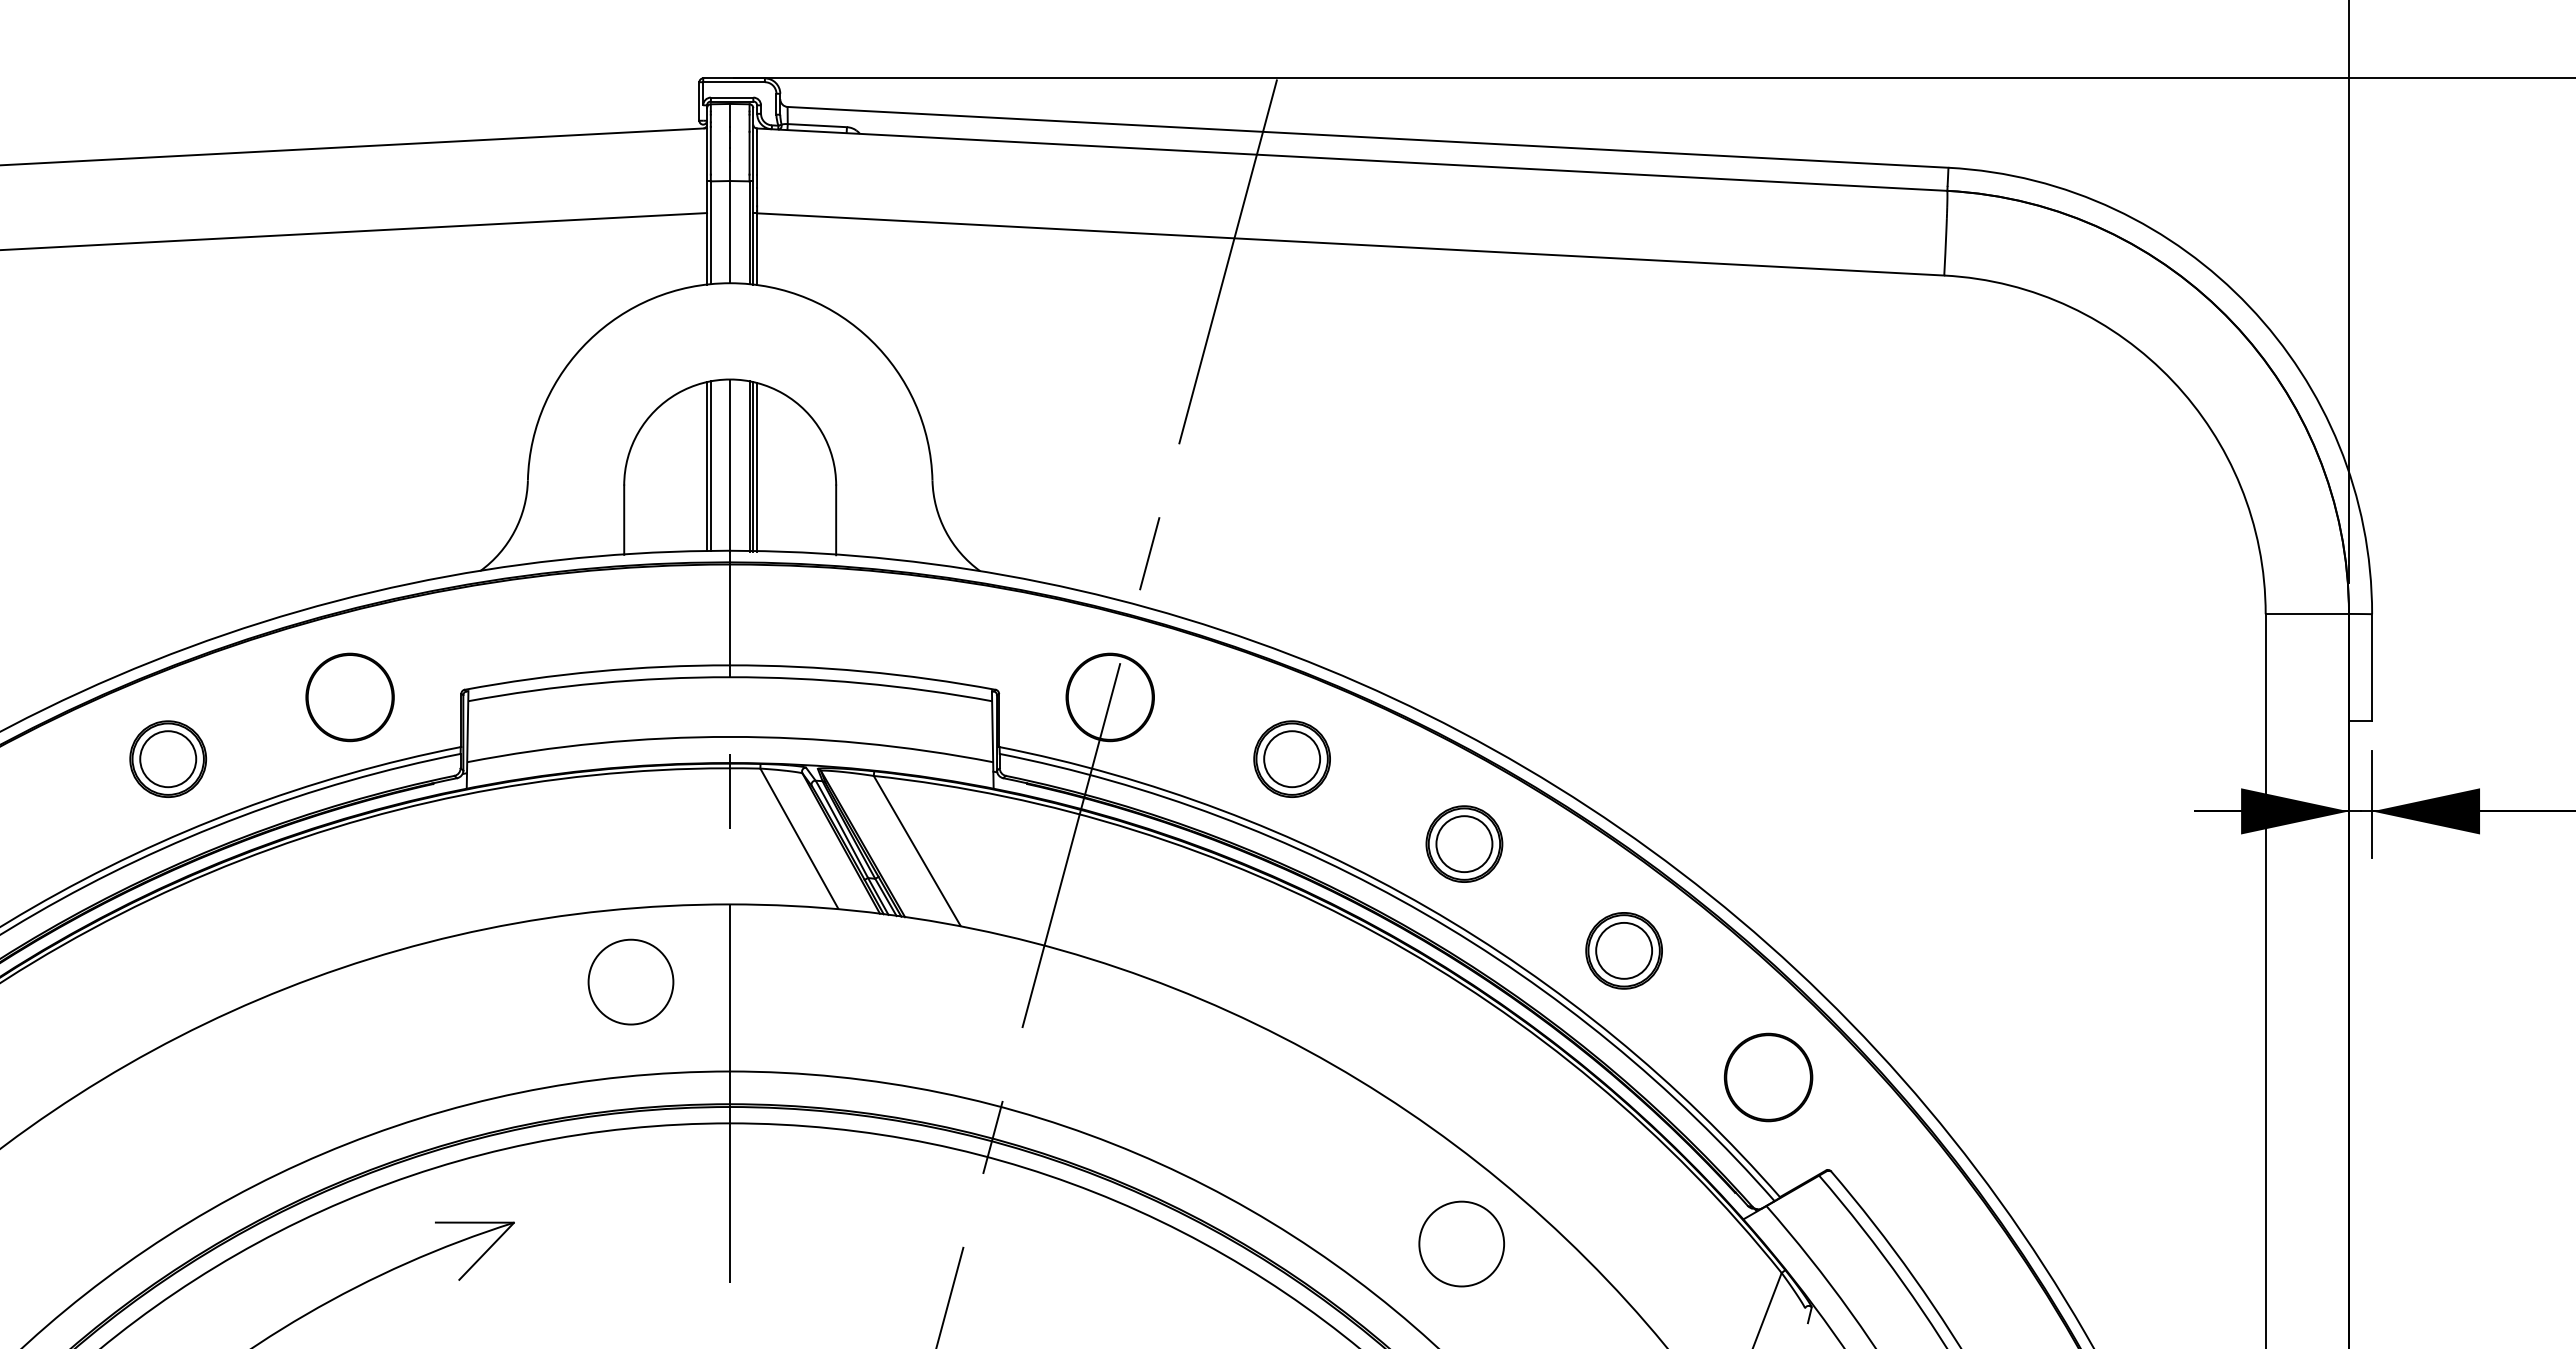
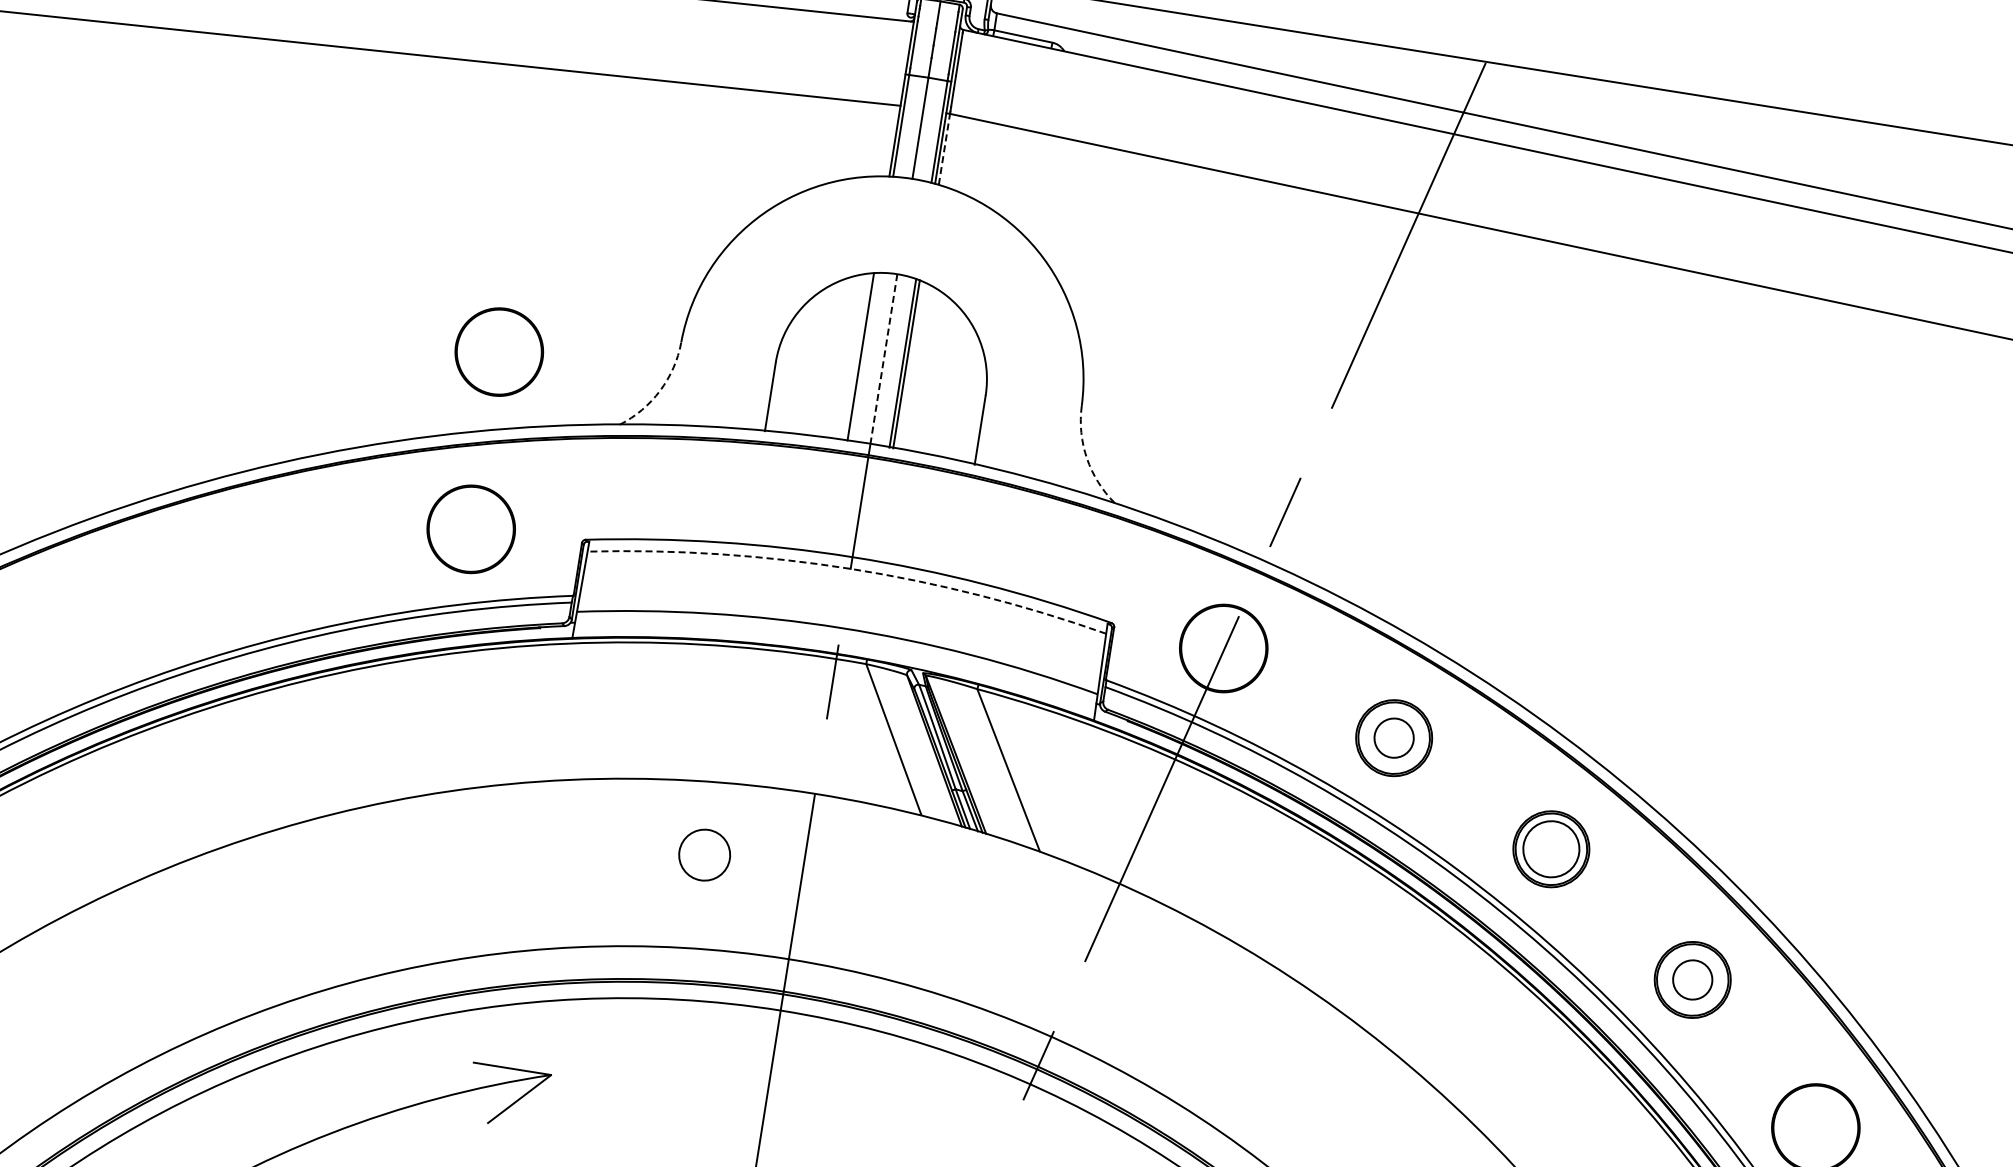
line: (757, 249) -> (944, 149), solid -> dashed
line: (730, 465) -> (884, 359), solid -> dashed
line: (710, 466) -> (864, 357), removed
line: (757, 467) -> (910, 365), removed
part: (349, 518) -> (498, 352), added
arc: (514, 531) -> (659, 390), solid -> dashed
arc: (945, 531) -> (1086, 458), solid -> dashed
arc: (730, 677) -> (850, 569), solid -> dashed
part: (168, 758) -> (281, 561), removed
circle: (1292, 759) -> (1394, 738), size x0.7
circle: (1624, 950) -> (1693, 979), size x0.7
circle: (630, 981) -> (704, 854), size x0.6

